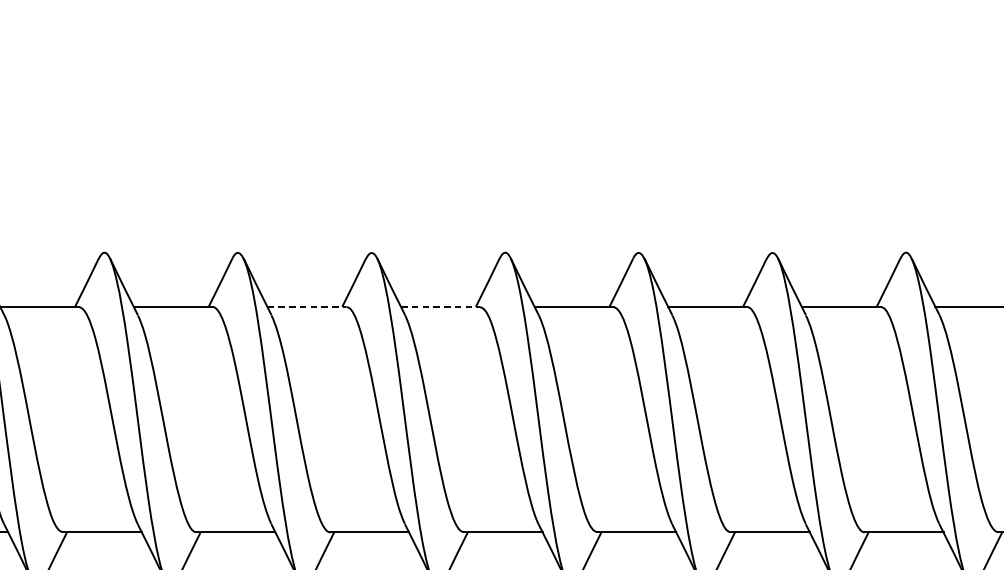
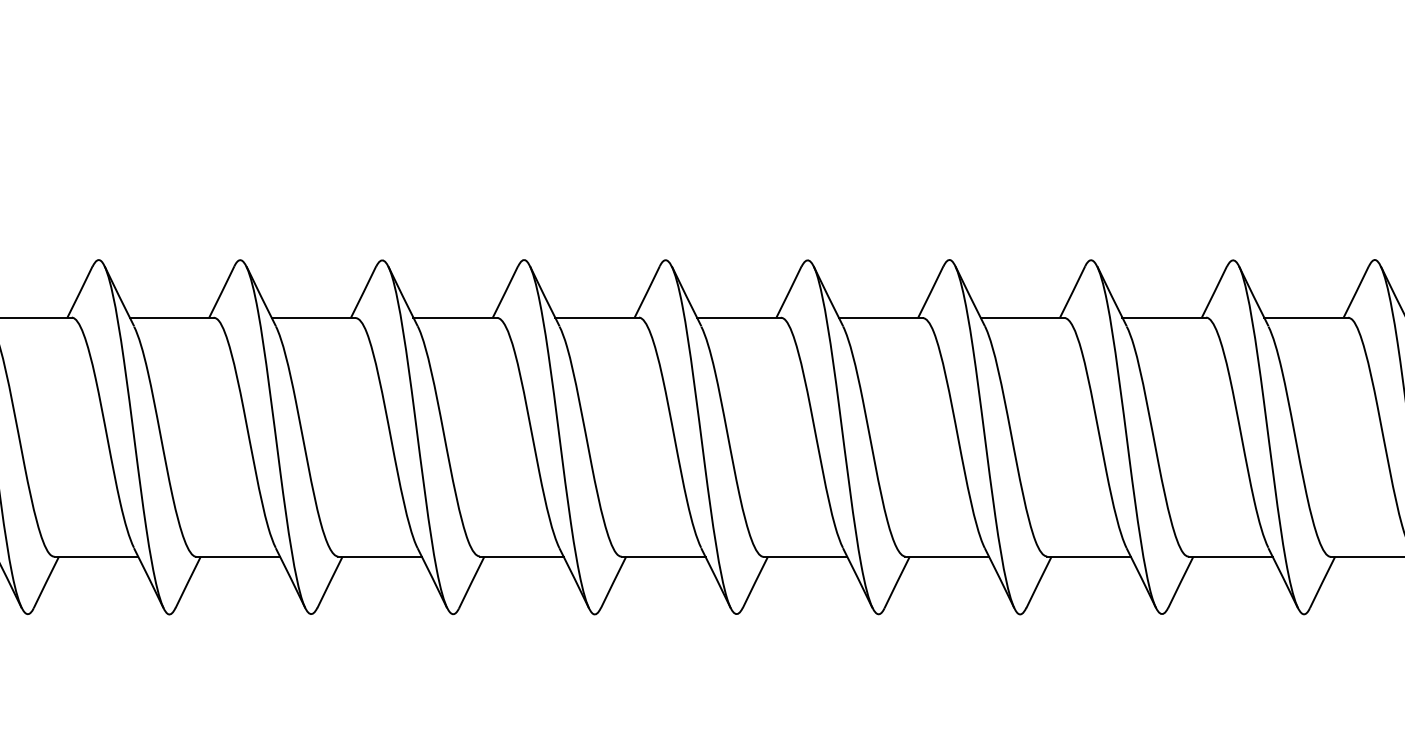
line: (306, 306) -> (738, 317), dashed -> solid
line: (440, 306) -> (880, 317), dashed -> solid

